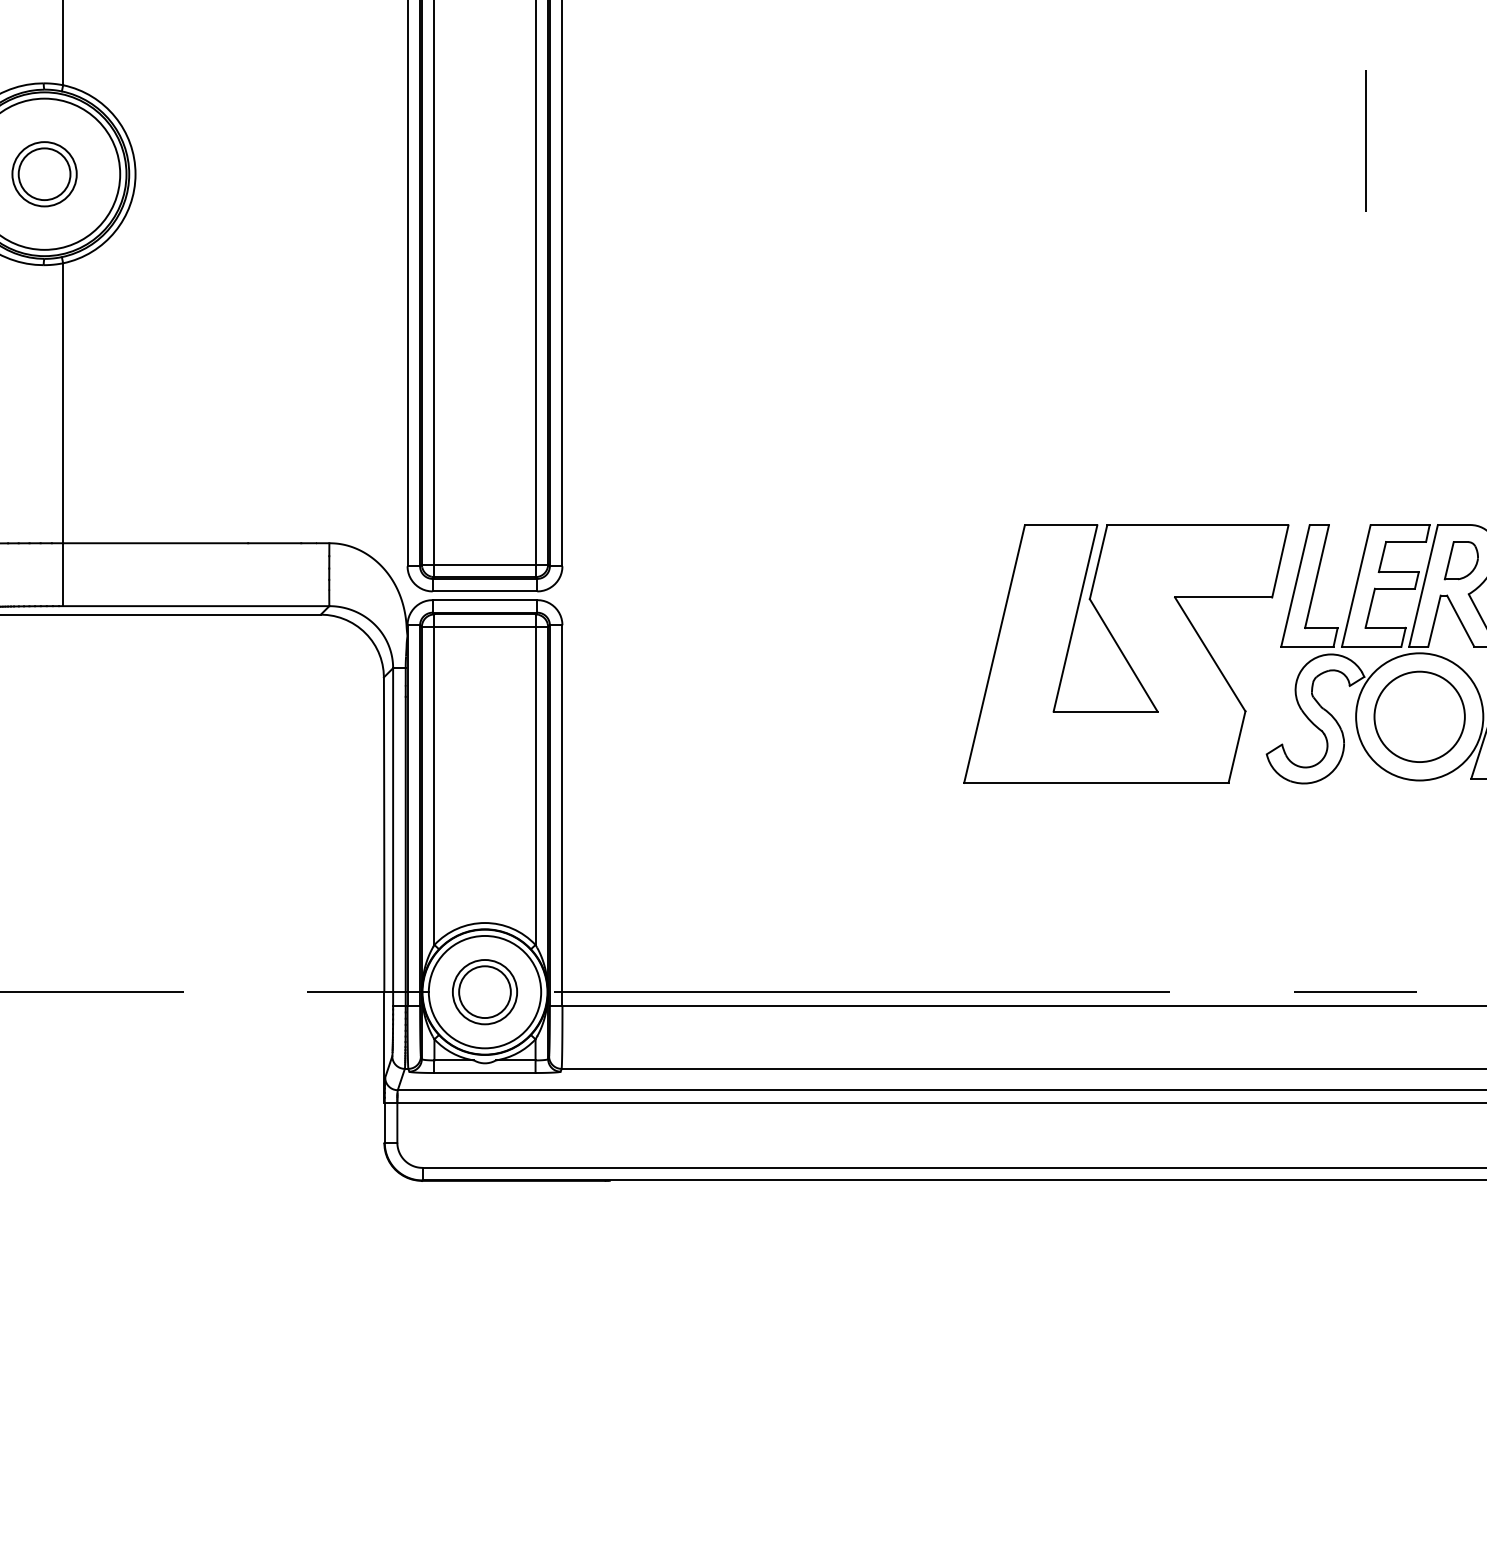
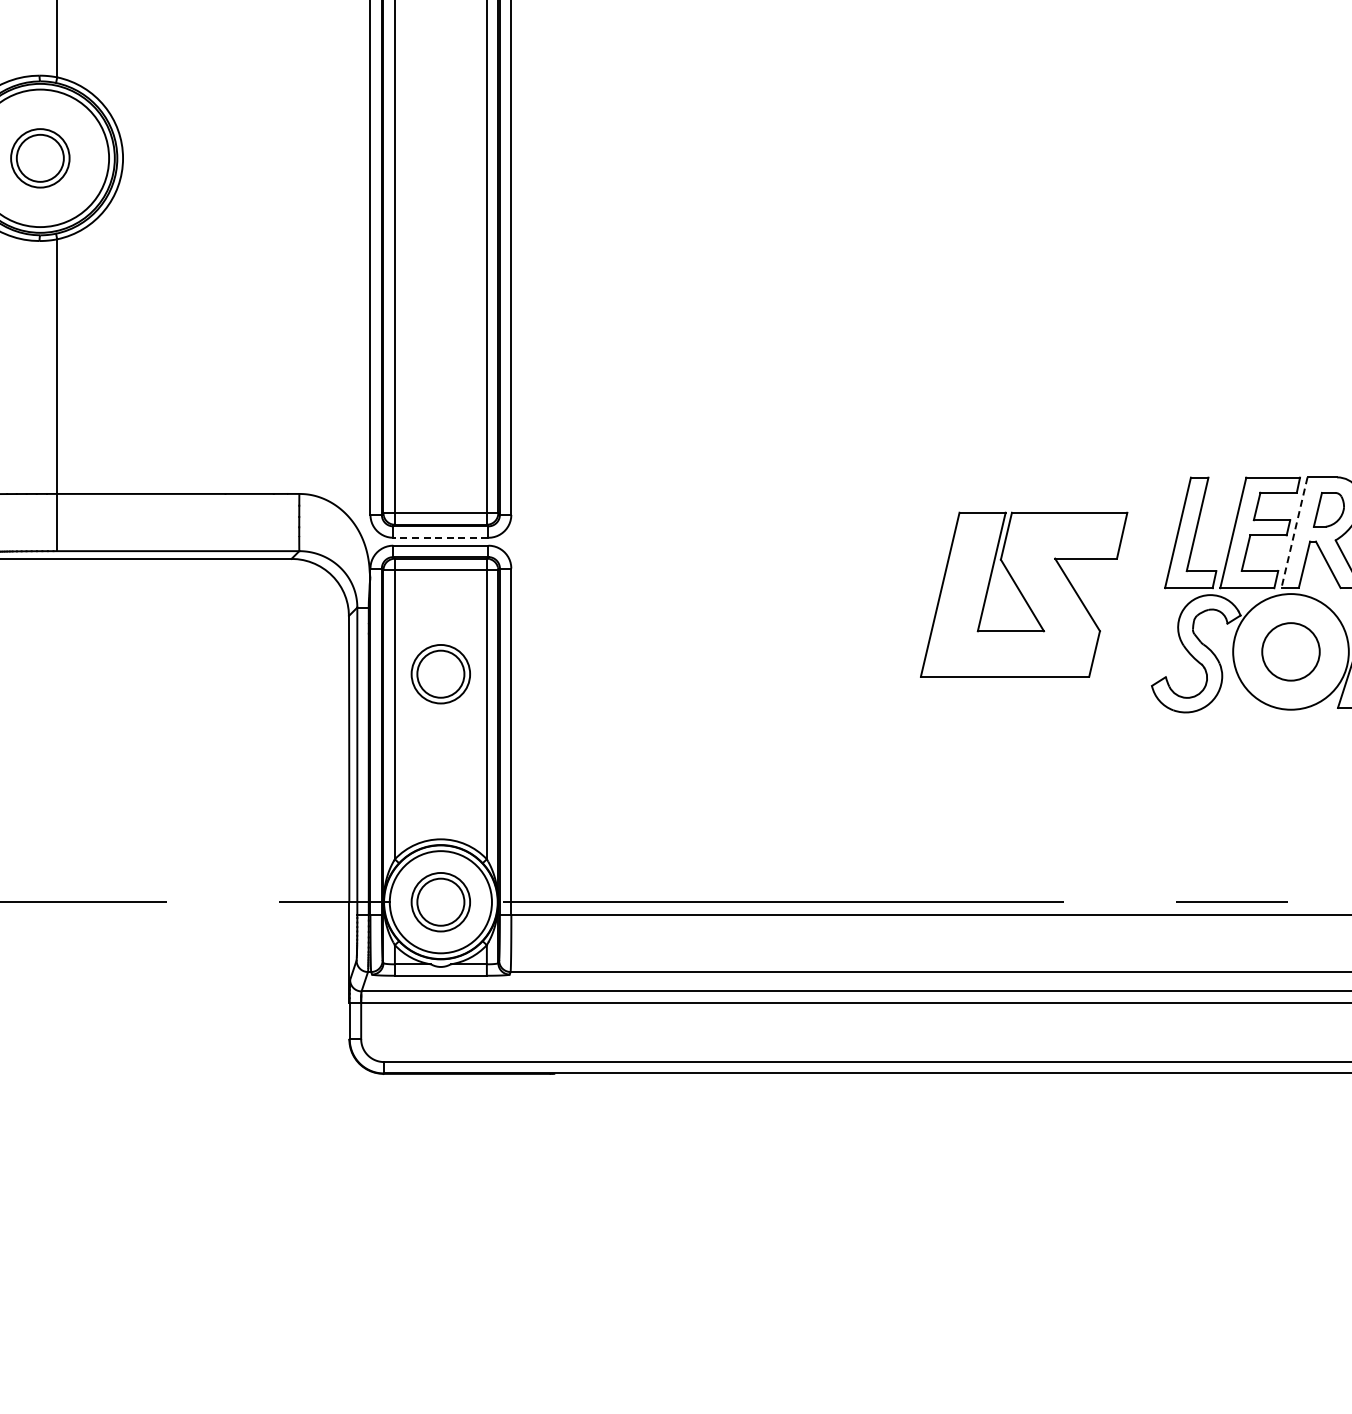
line: (1365, 140) -> (1241, 127), removed
line: (1423, 585) -> (1294, 532), solid -> dashed
line: (484, 591) -> (440, 537), solid -> dashed
part: (1125, 653) -> (1023, 594), size x0.7
circle: (1419, 716) -> (1290, 651), size x0.7
part: (484, 741) -> (440, 674), added

